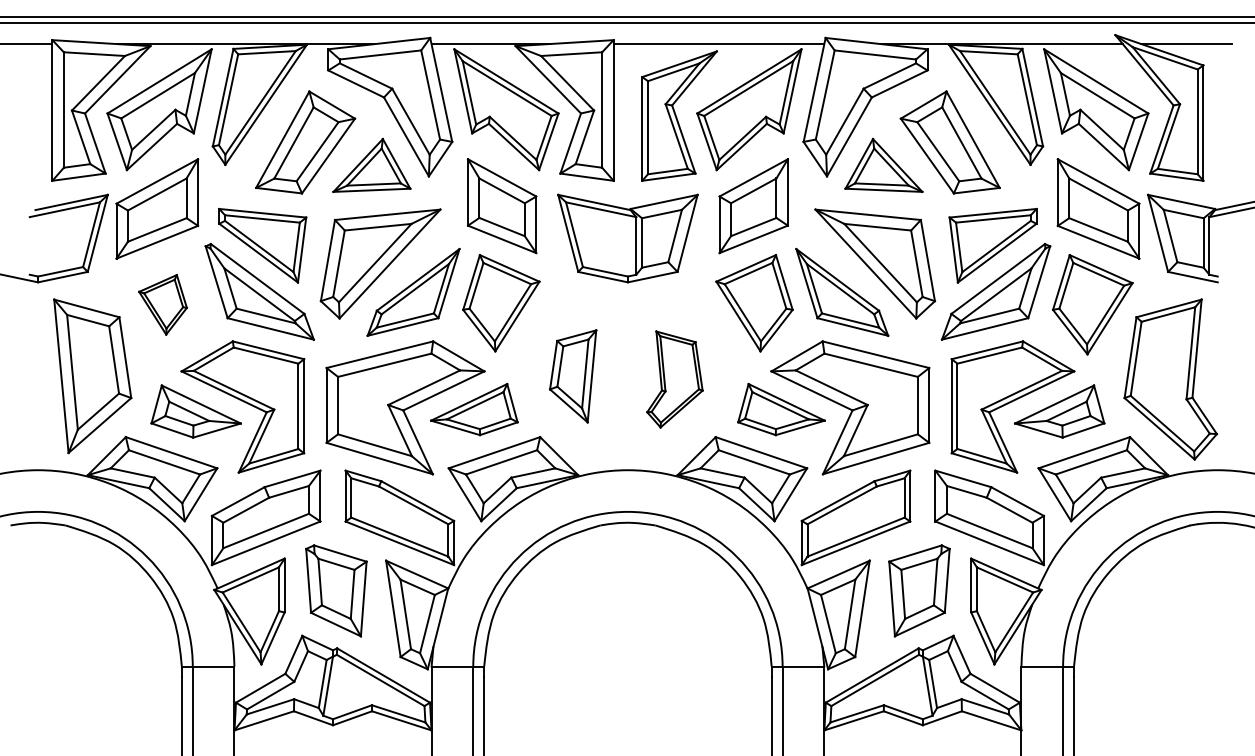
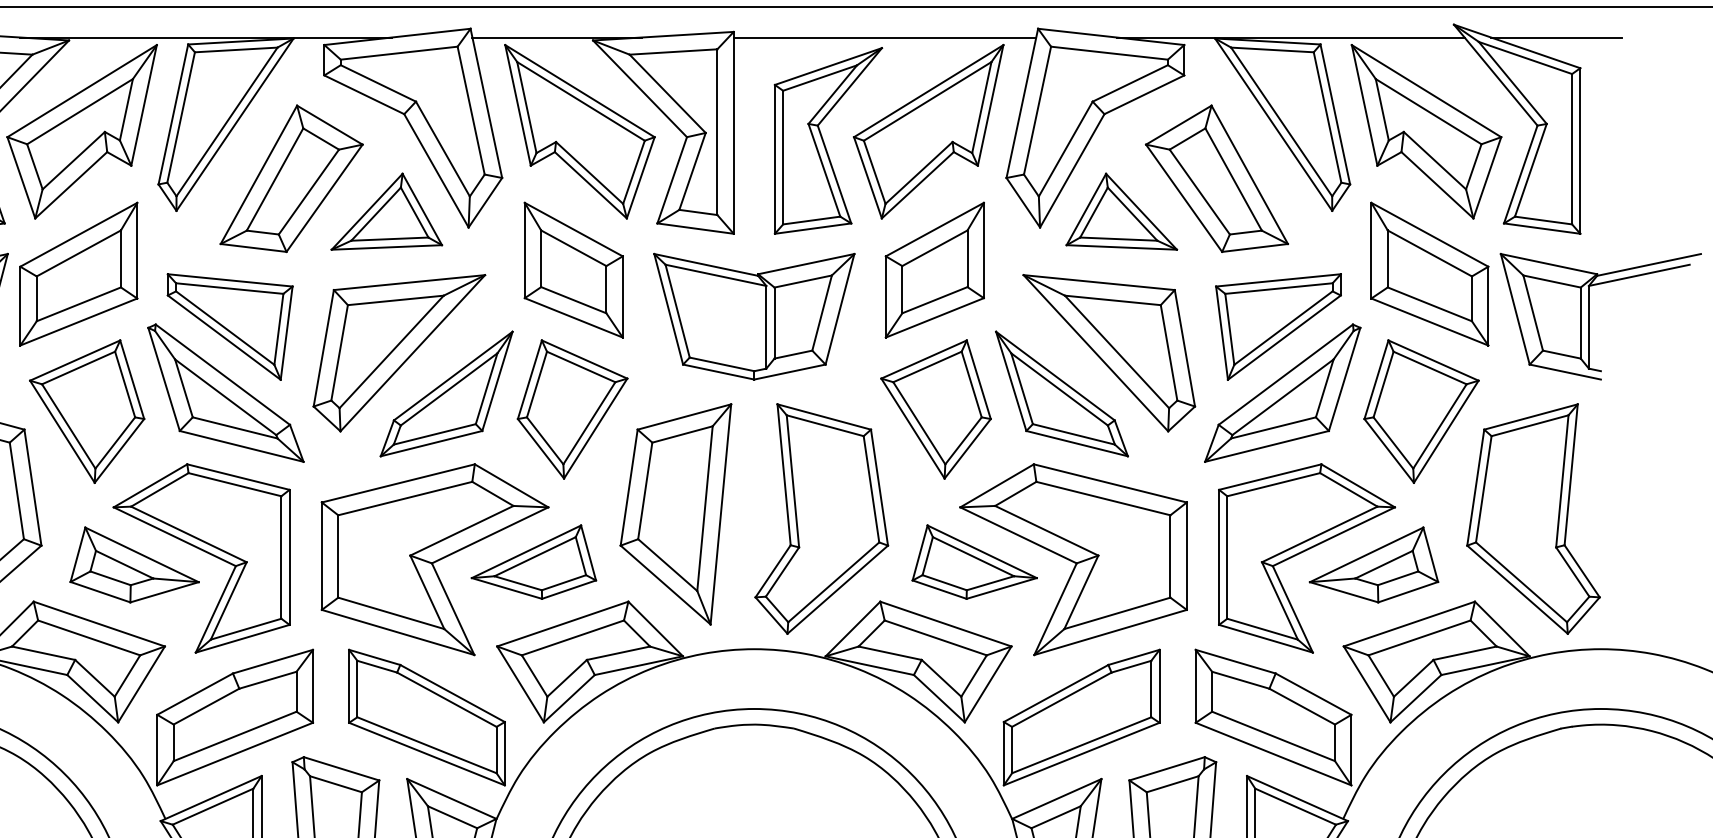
part: (162, 304) -> (86, 411), size x1.67
part: (572, 376) -> (674, 514), size x1.67
part: (674, 379) -> (821, 518), size x1.67

